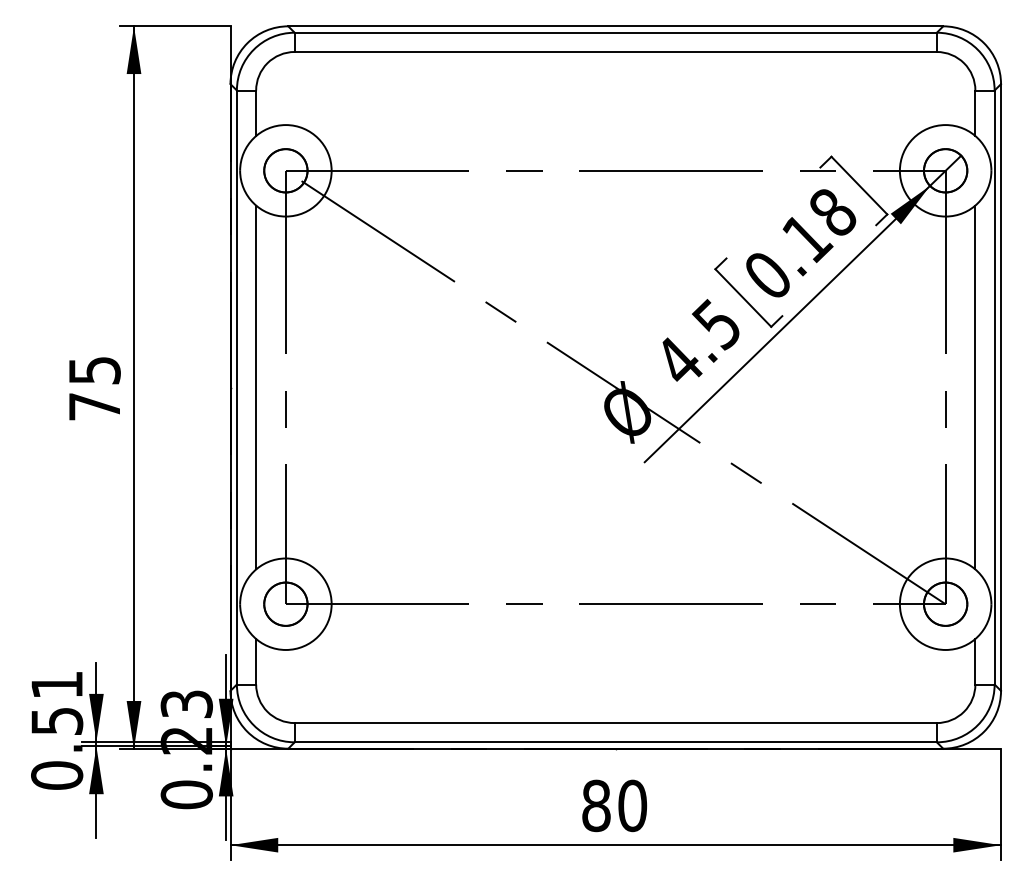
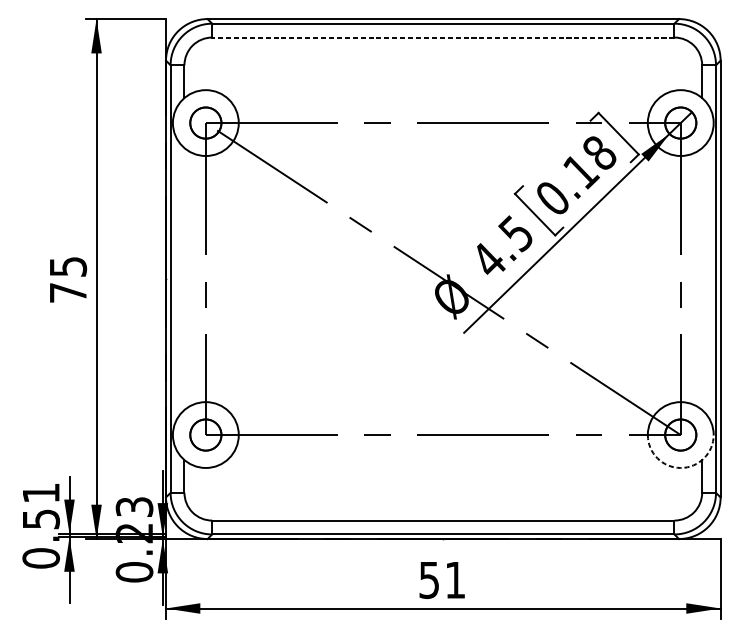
line: (615, 52) -> (443, 37), solid -> dashed
line: (256, 387) -> (184, 279), removed
line: (975, 387) -> (702, 279), removed
arc: (945, 649) -> (680, 467), solid -> dashed
text: (614, 805) -> (442, 579), 80 -> 51

